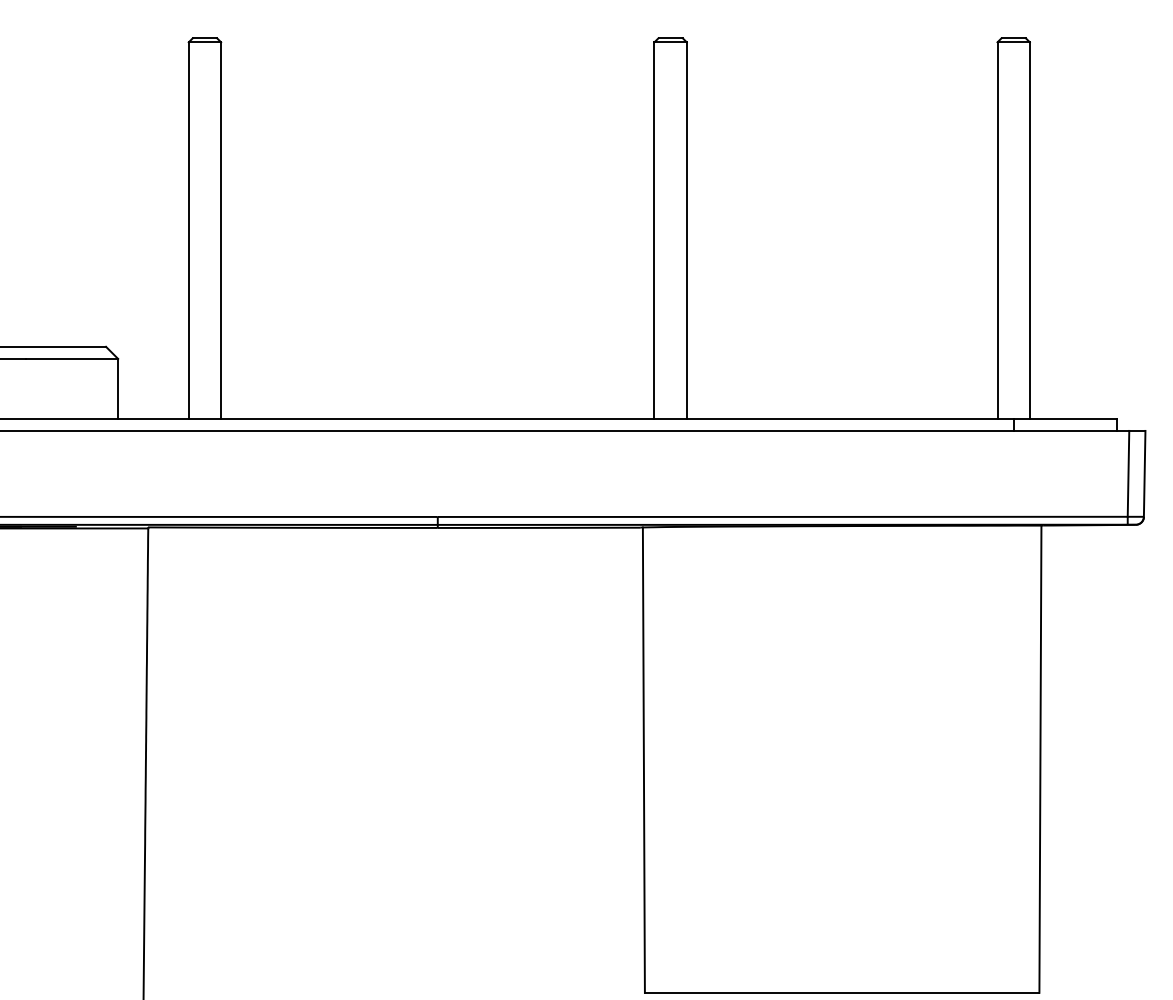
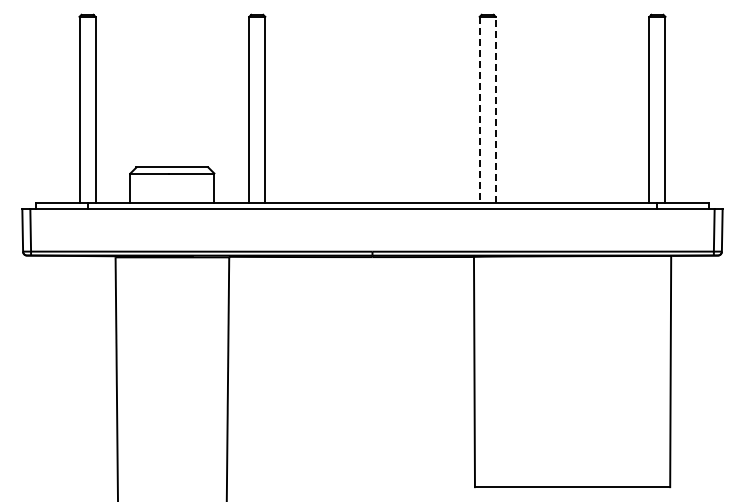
line: (686, 229) -> (495, 109), solid -> dashed
line: (654, 231) -> (479, 110), solid -> dashed

